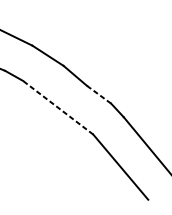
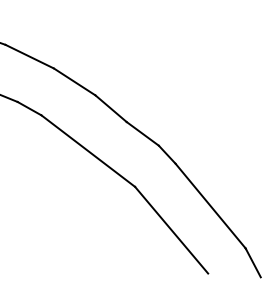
line: (98, 94) -> (142, 133), dashed -> solid
line: (58, 108) -> (88, 151), dashed -> solid

